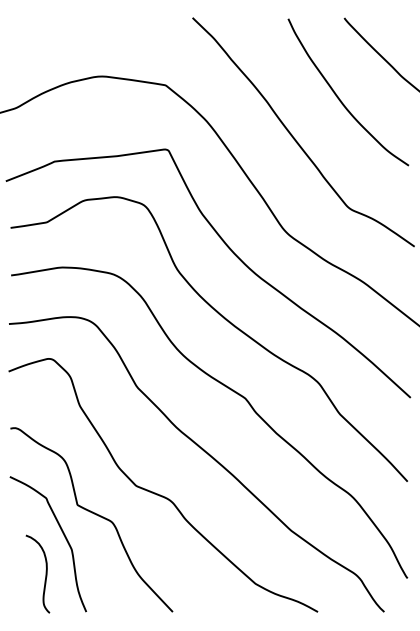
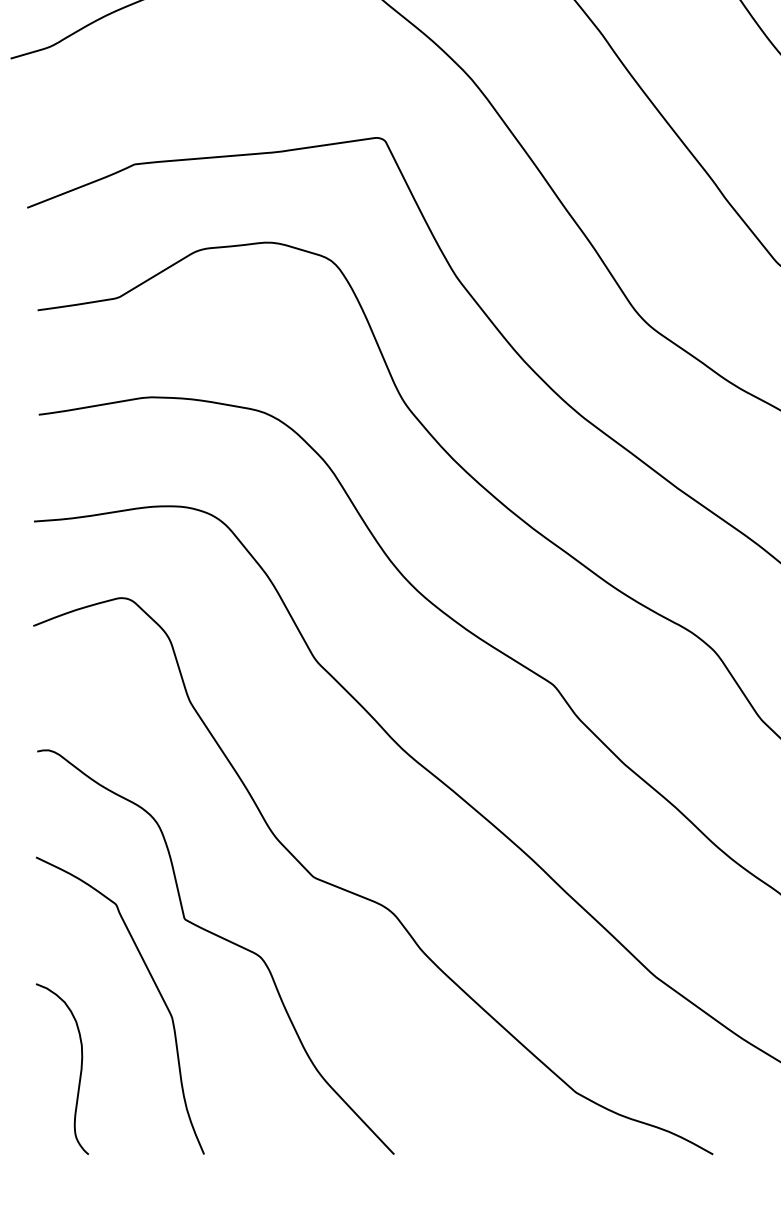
curve: (45, 573) -> (79, 1067), moved

